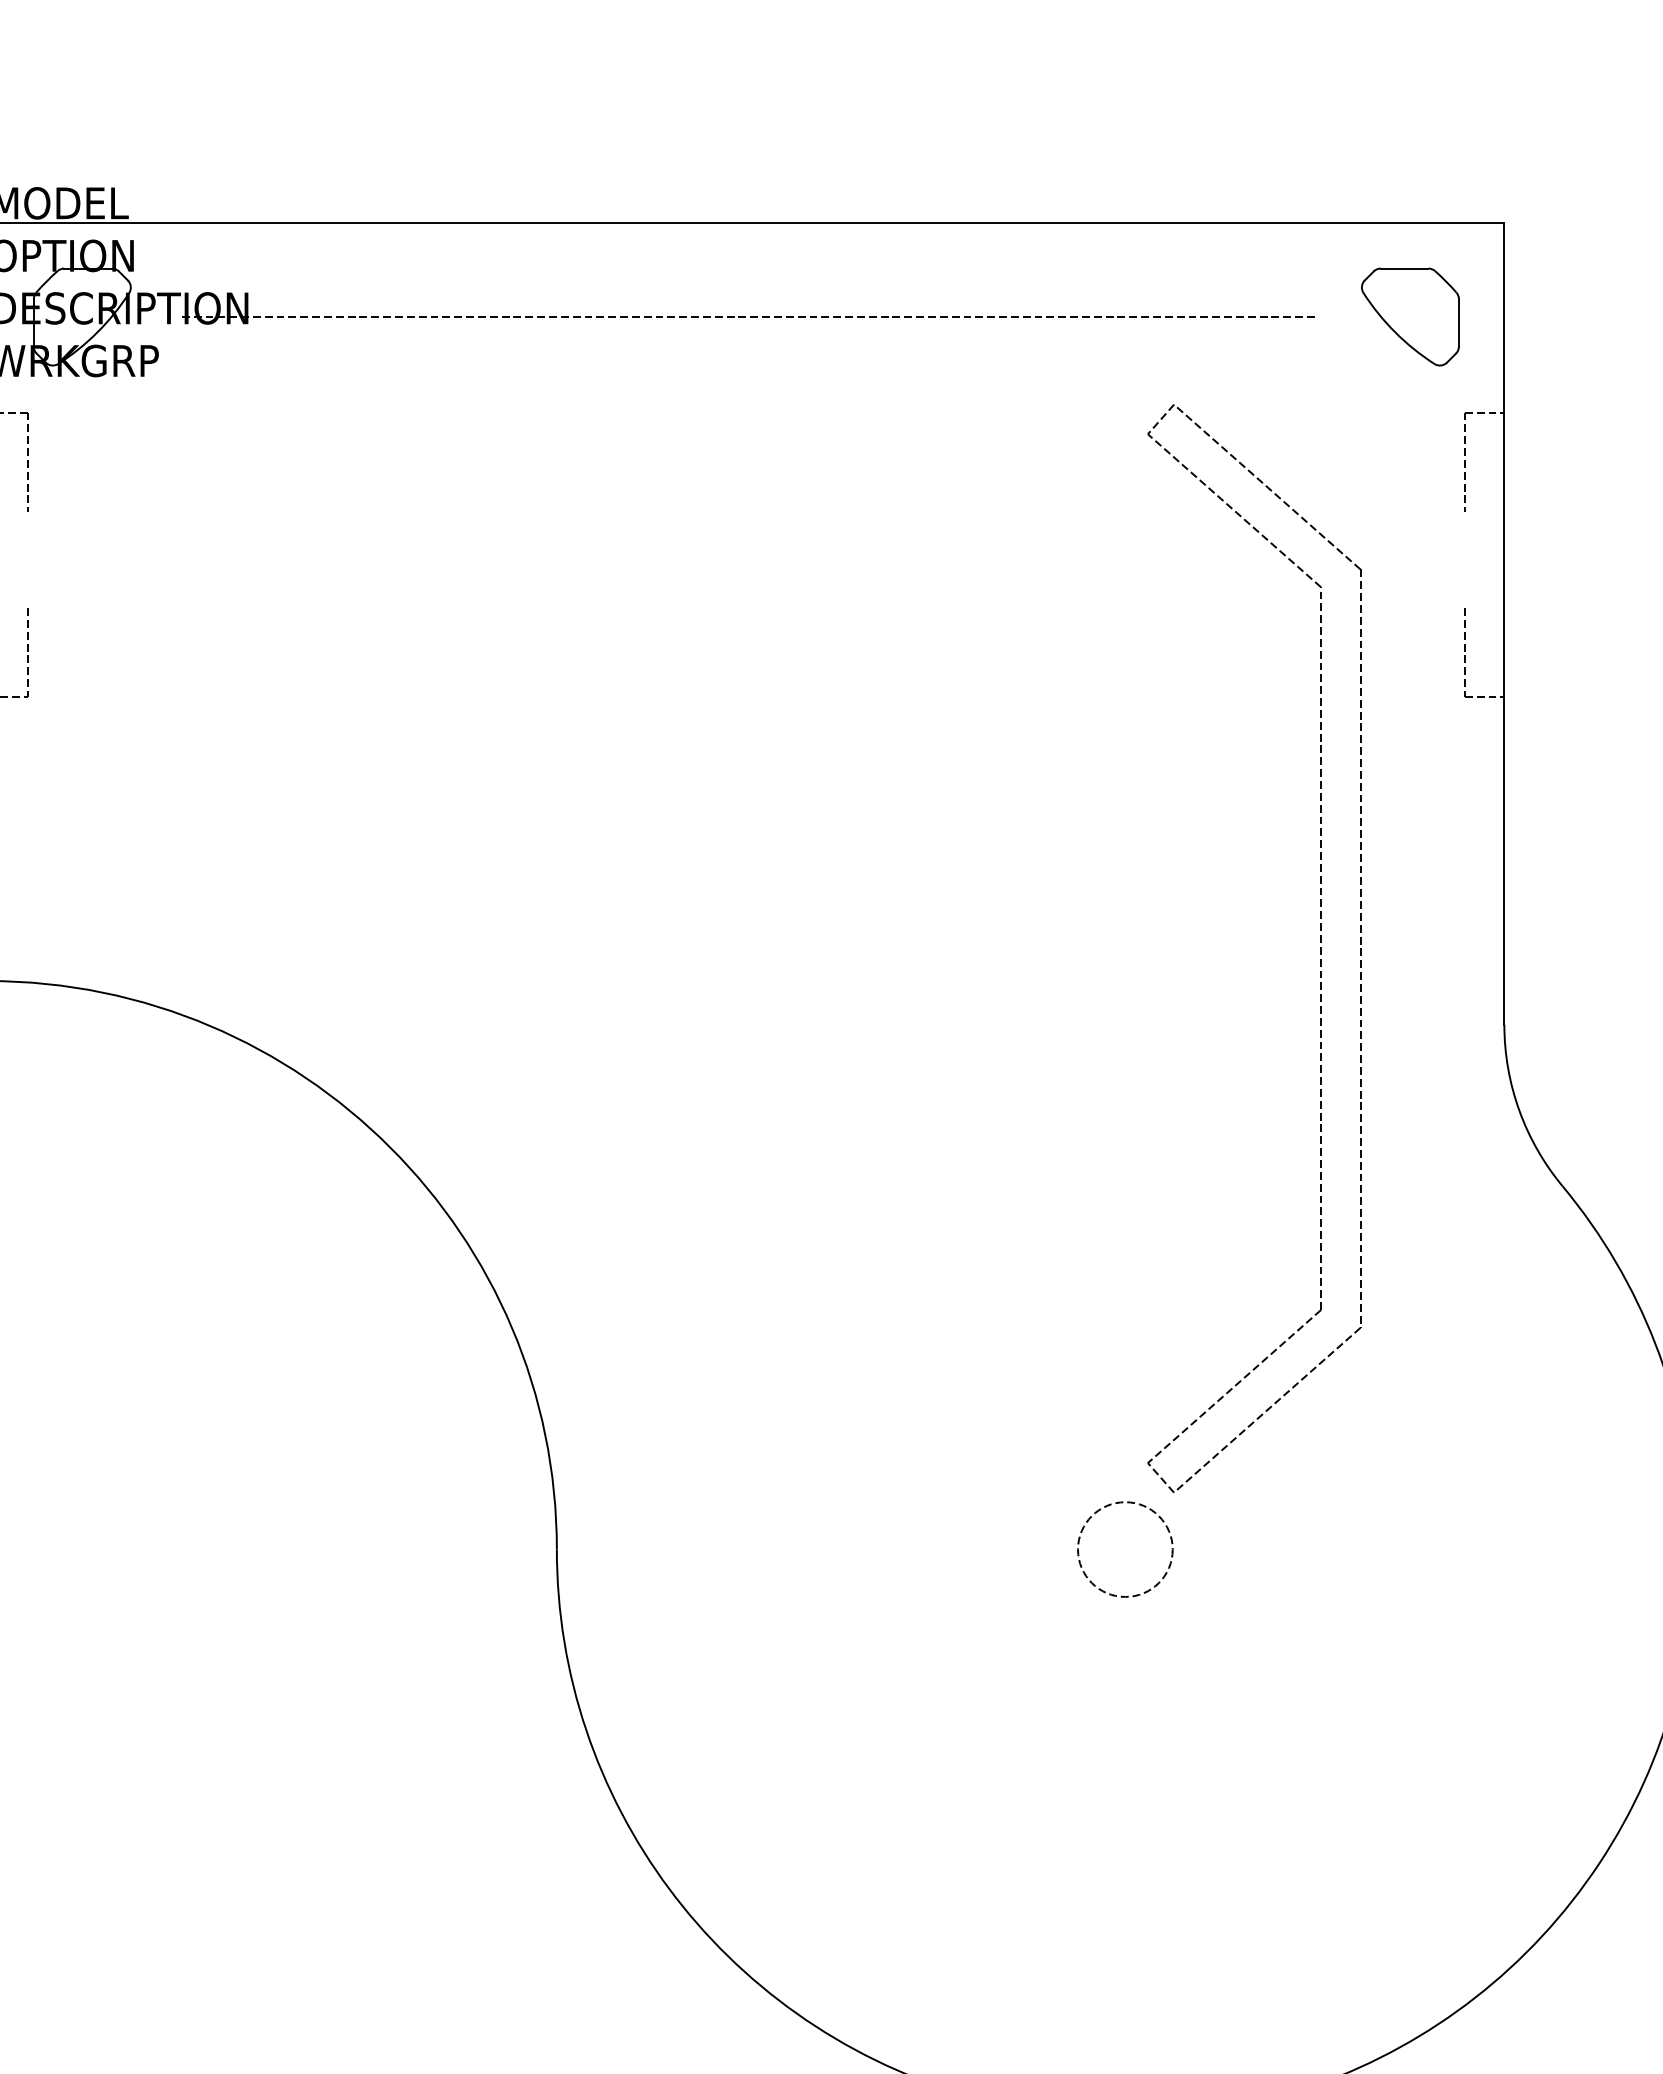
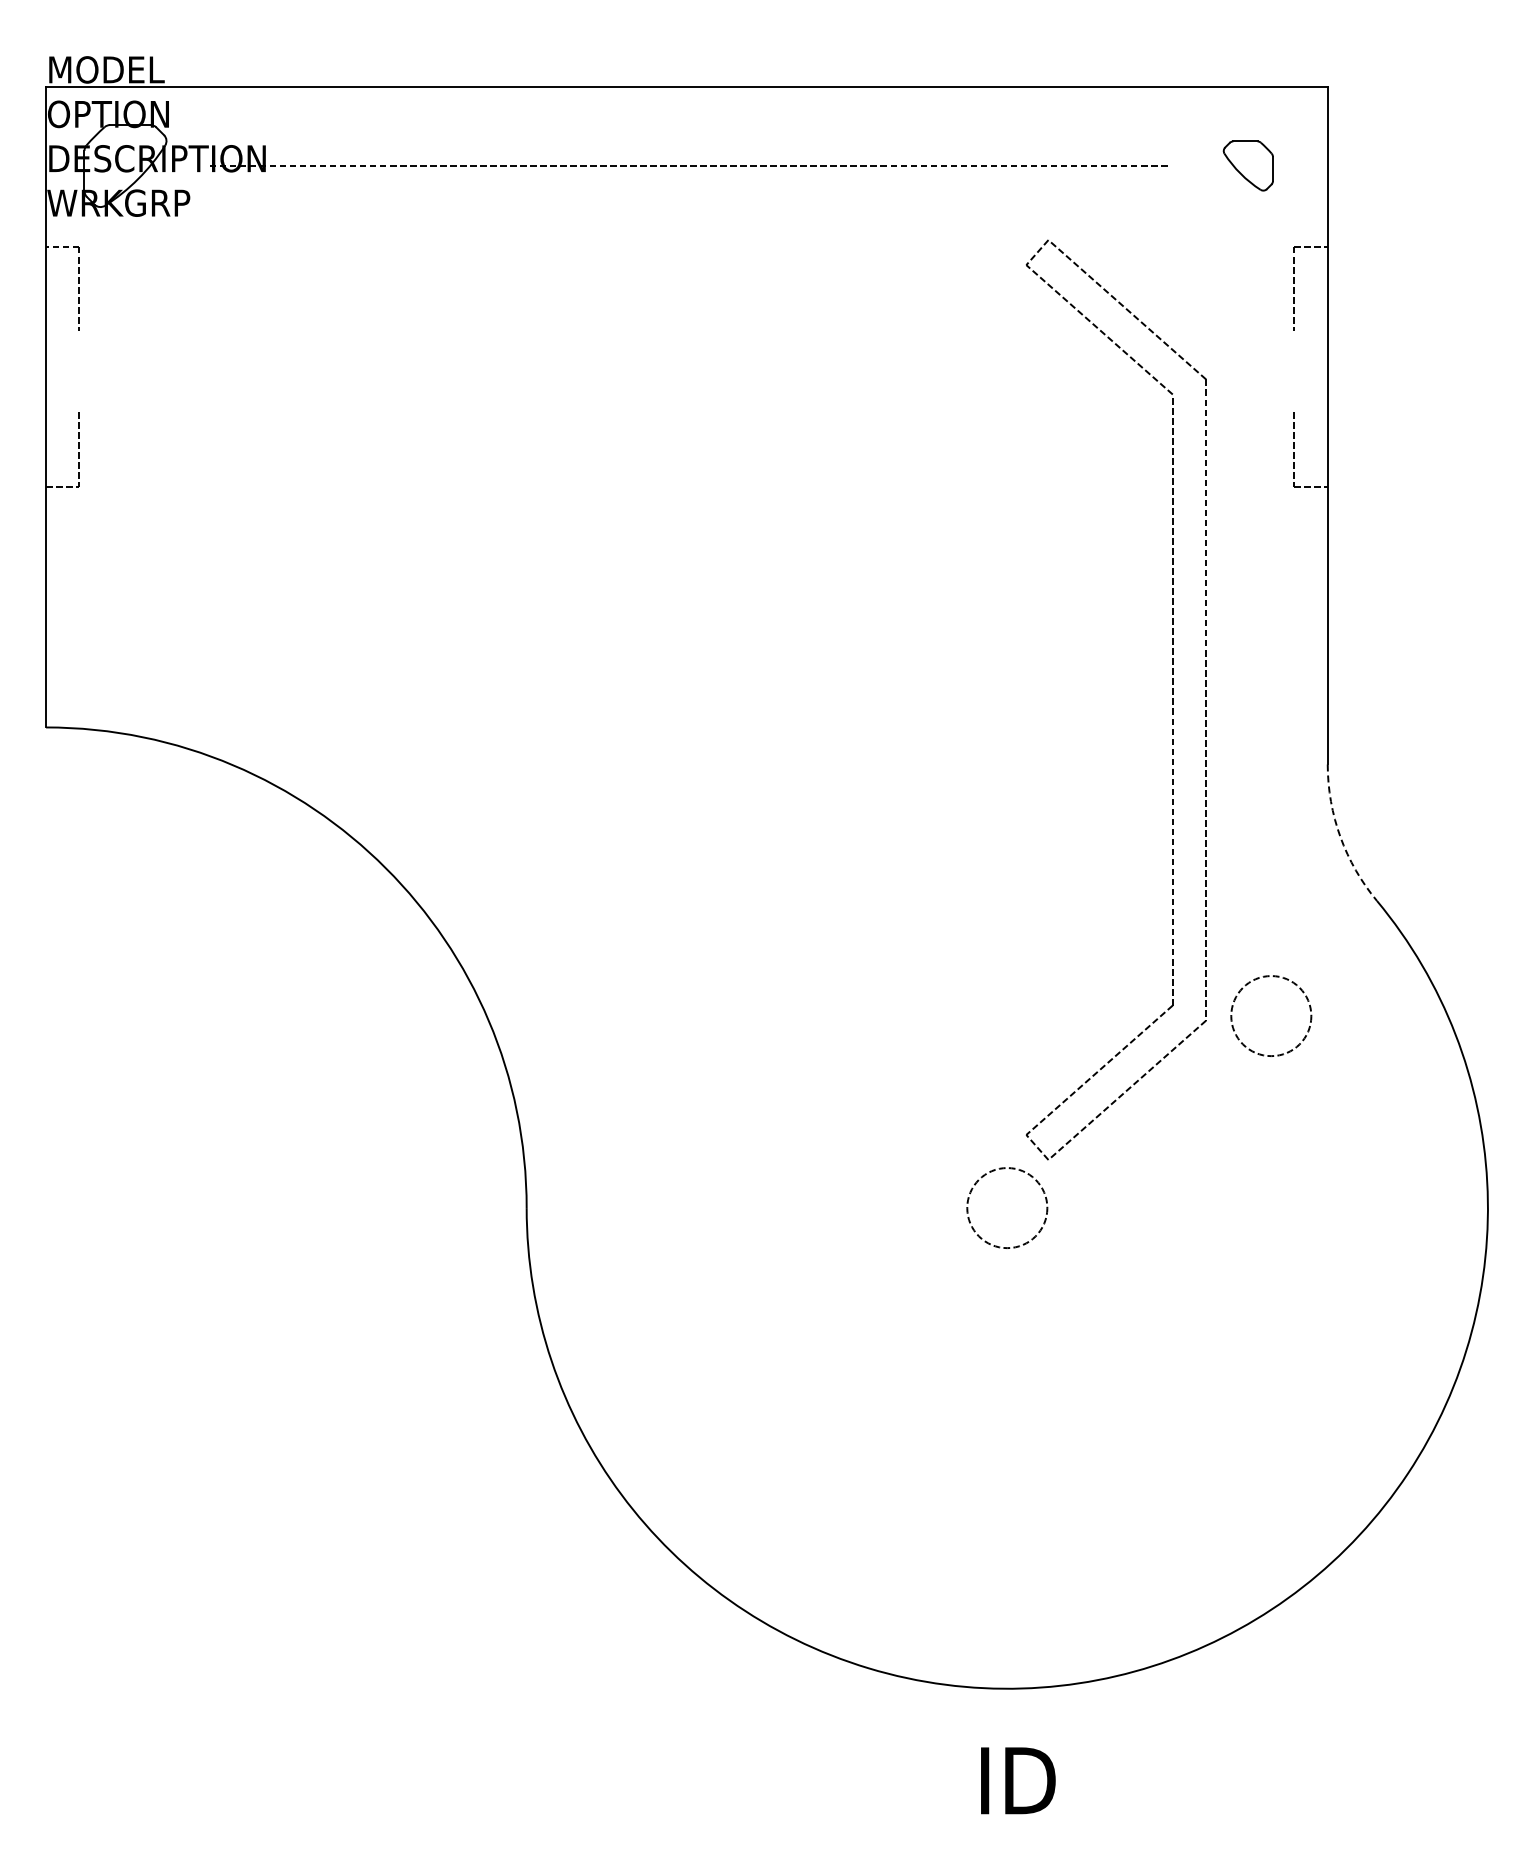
part: (1410, 316) -> (1248, 165), size x0.6
arc: (1519, 1111) -> (1340, 837), solid -> dashed
circle: (1437, 1321) -> (1271, 1015), added

